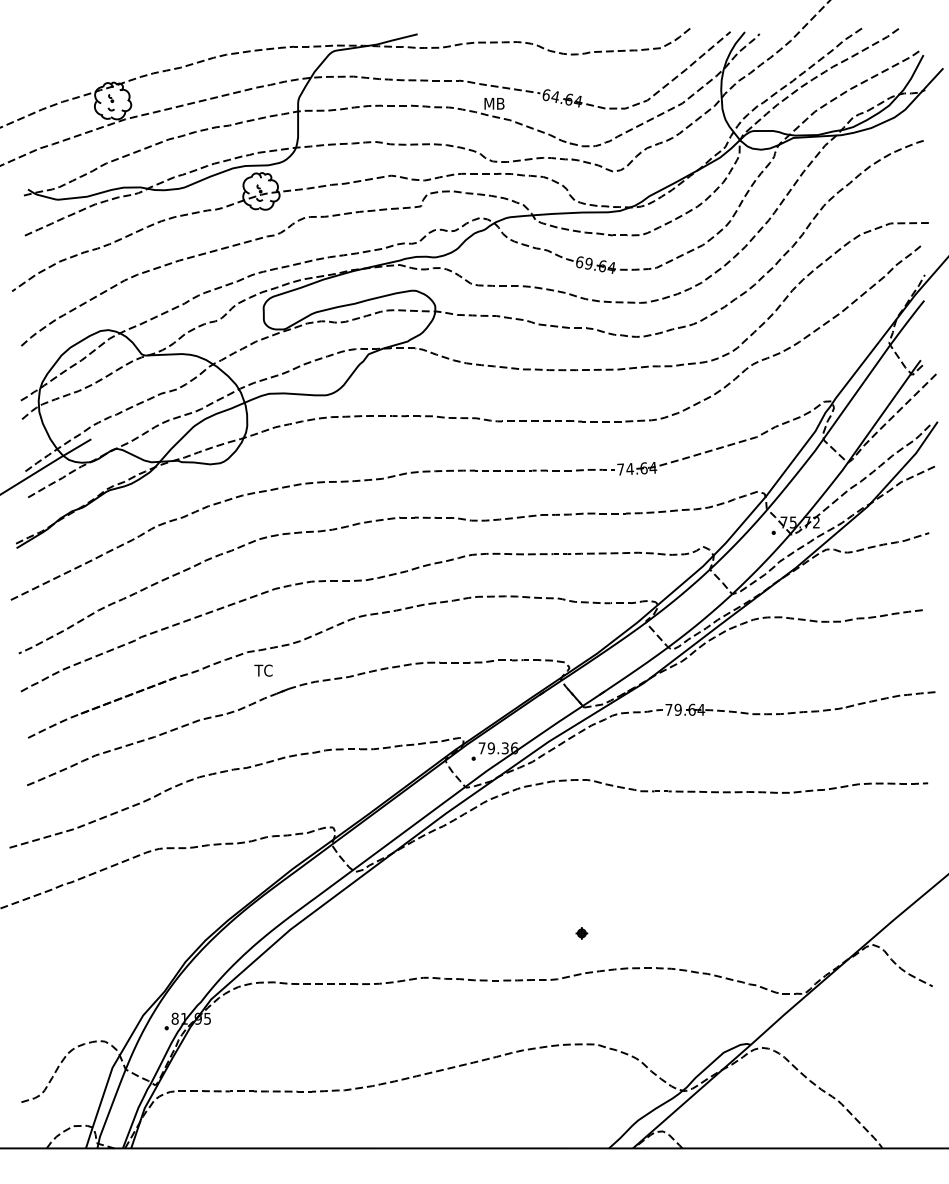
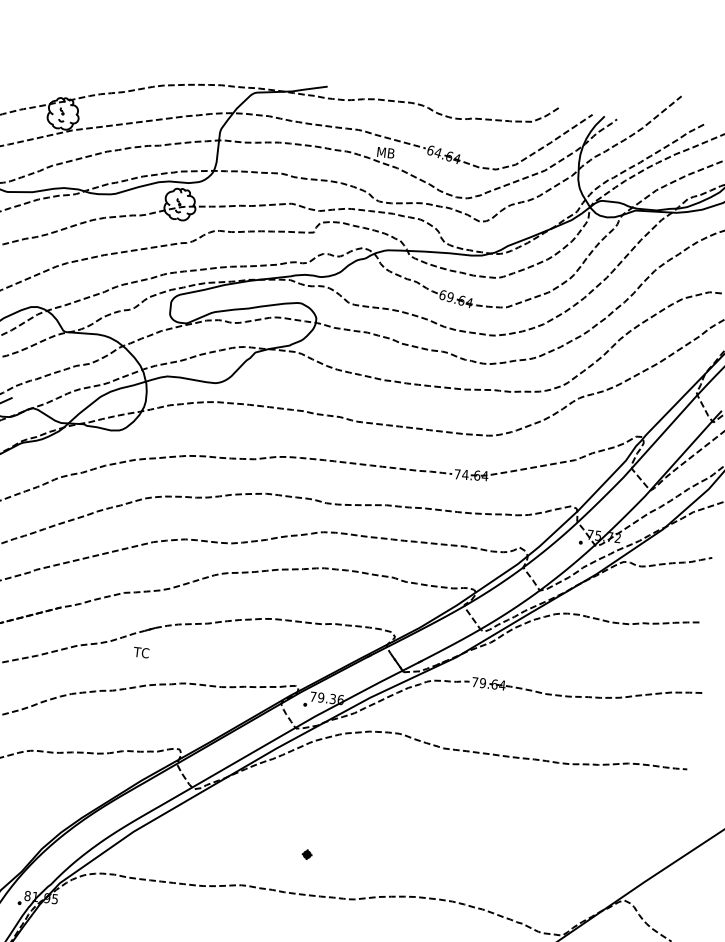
text: (263, 670) -> (141, 652), moved
part: (581, 933) -> (306, 854), moved

